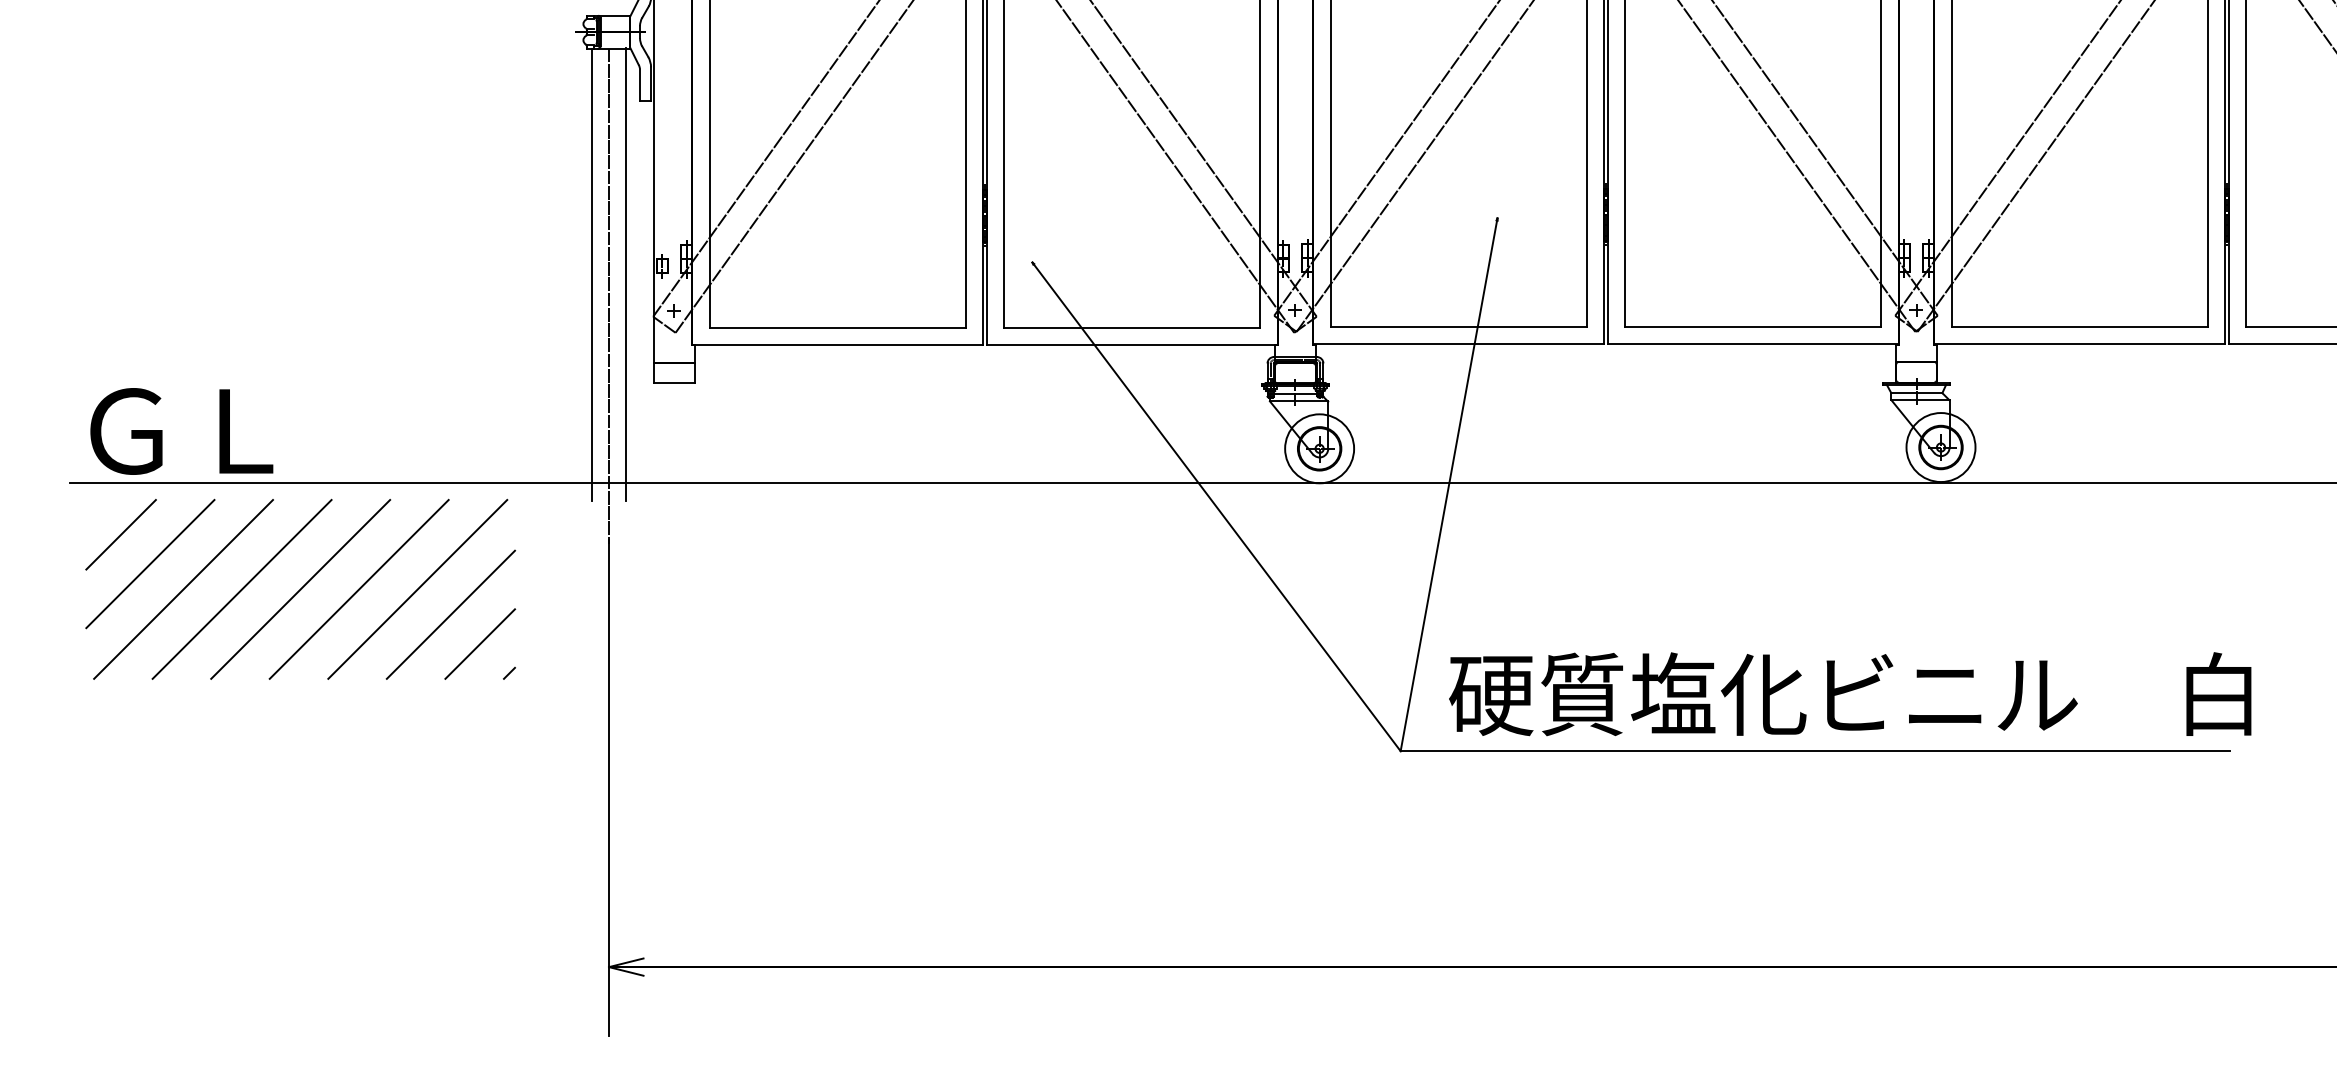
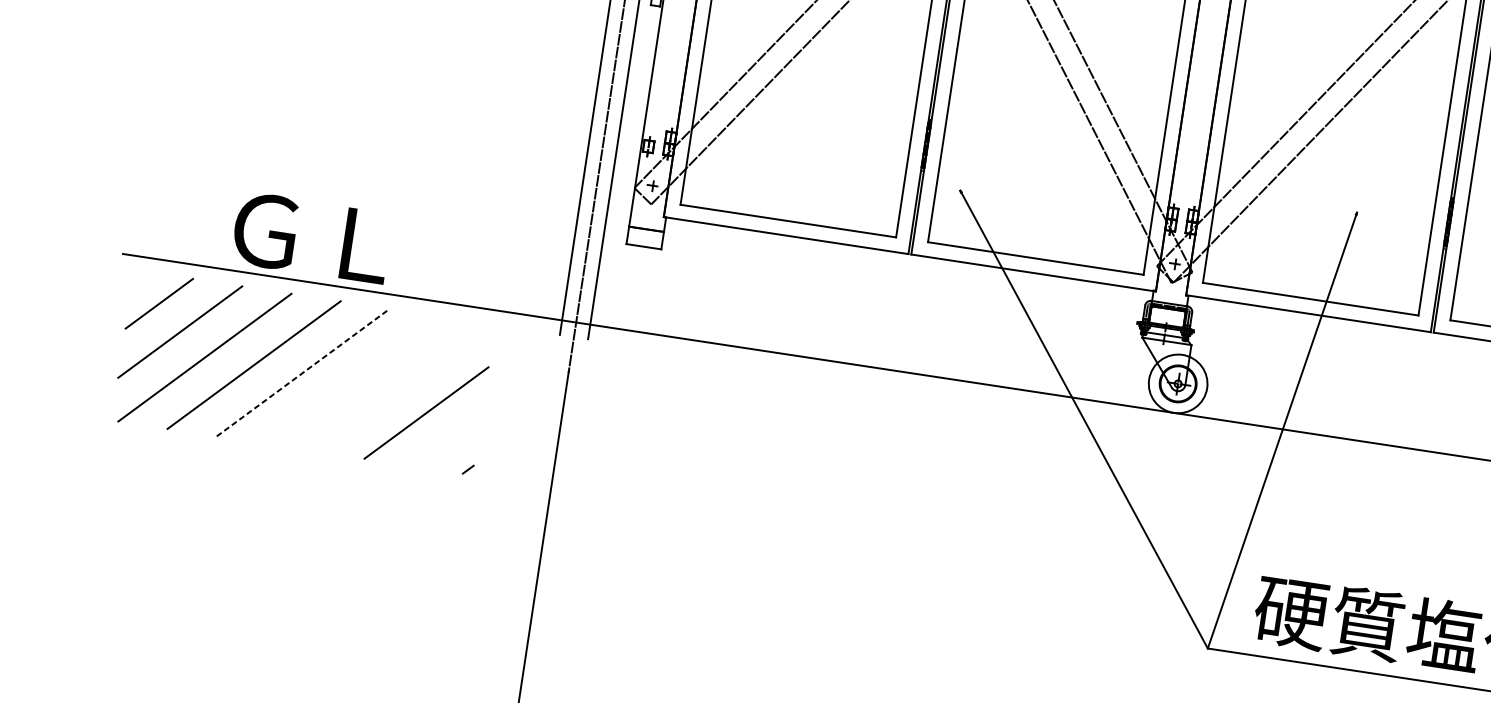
text: (181, 431) -> (311, 237), moved
line: (358, 588) -> (352, 379), removed
line: (417, 588) -> (401, 386), removed
line: (301, 589) -> (304, 372), solid -> dashed
line: (479, 643) -> (446, 440), removed

